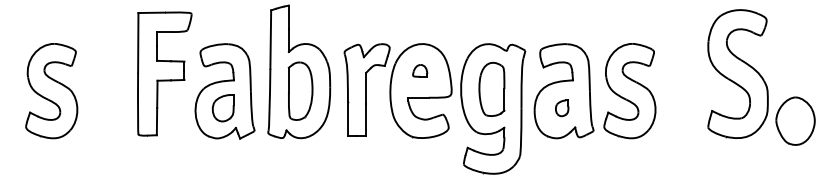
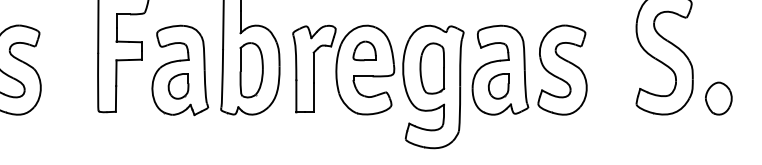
part: (419, 70) -> (363, 50), size x1.67
part: (561, 108) -> (497, 86), size x1.67
part: (794, 121) -> (717, 98), size x0.71

